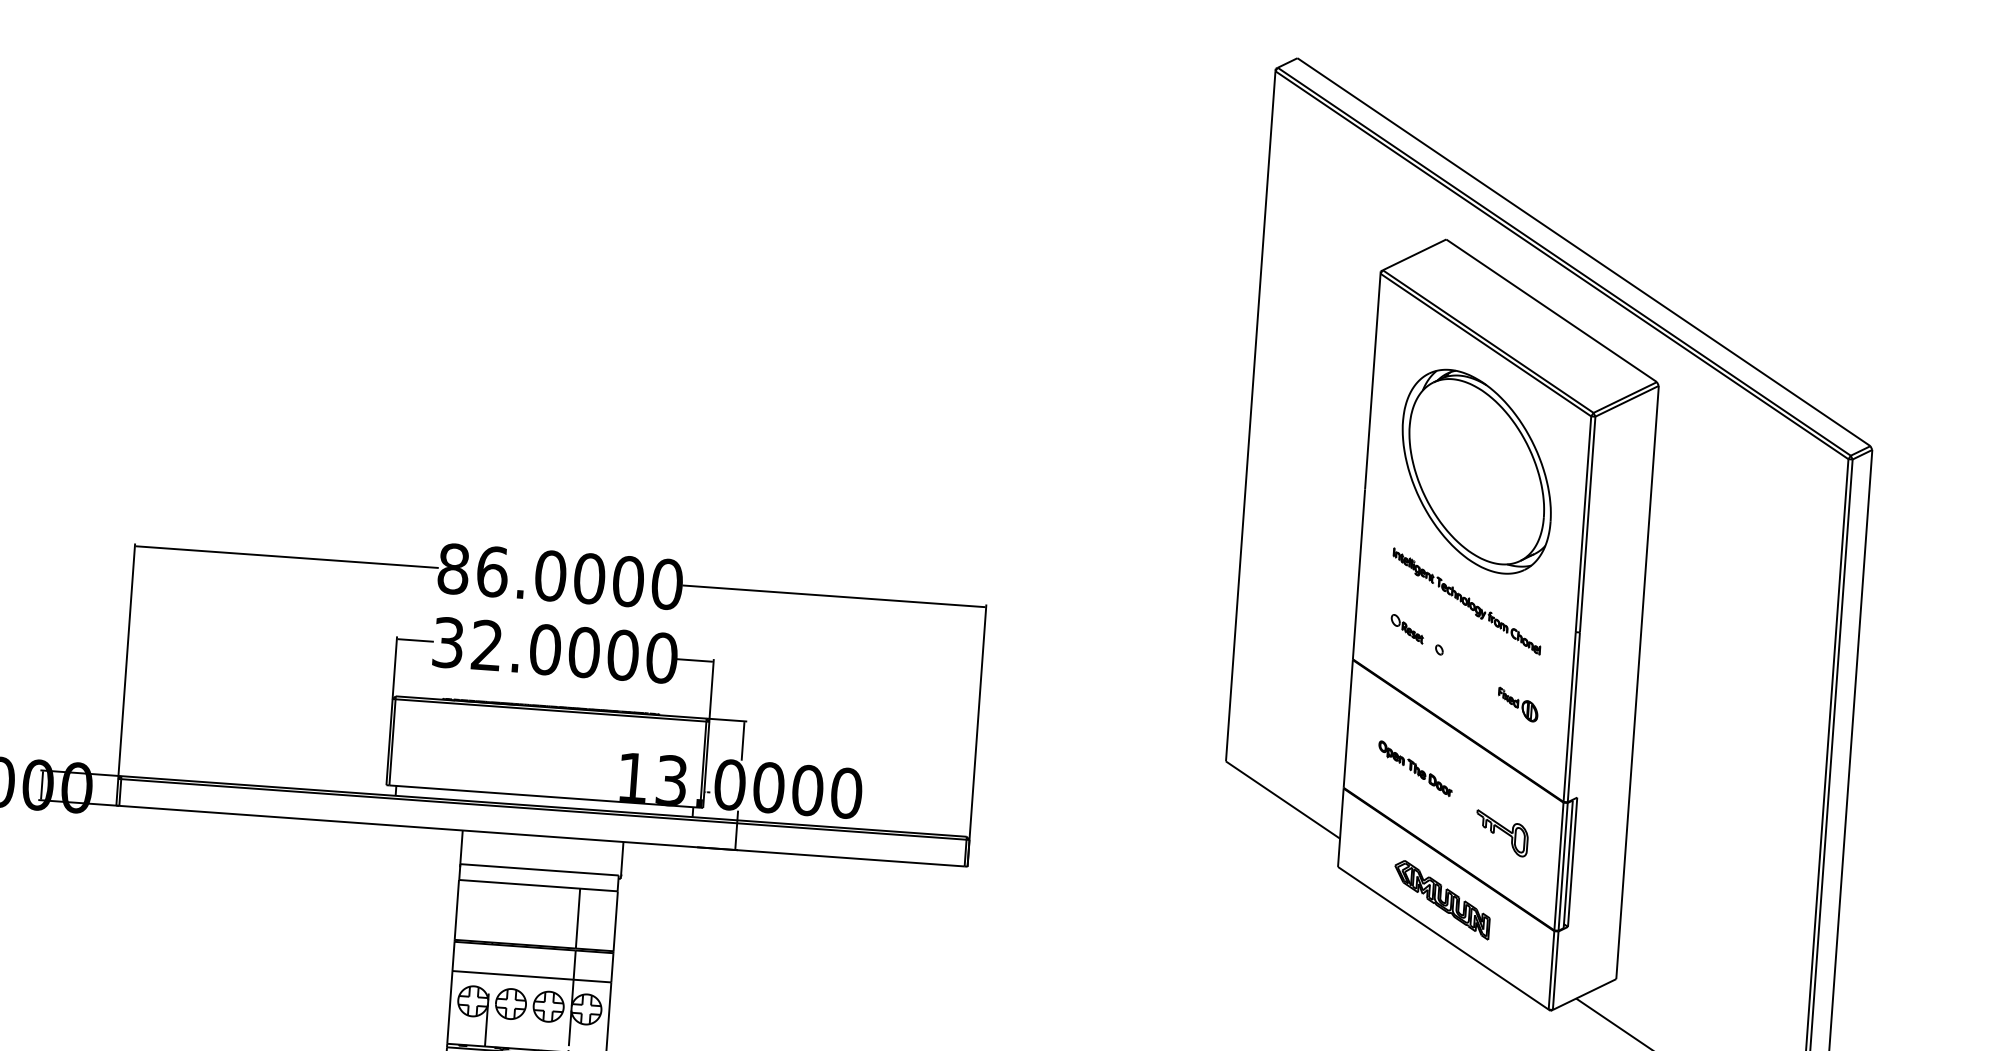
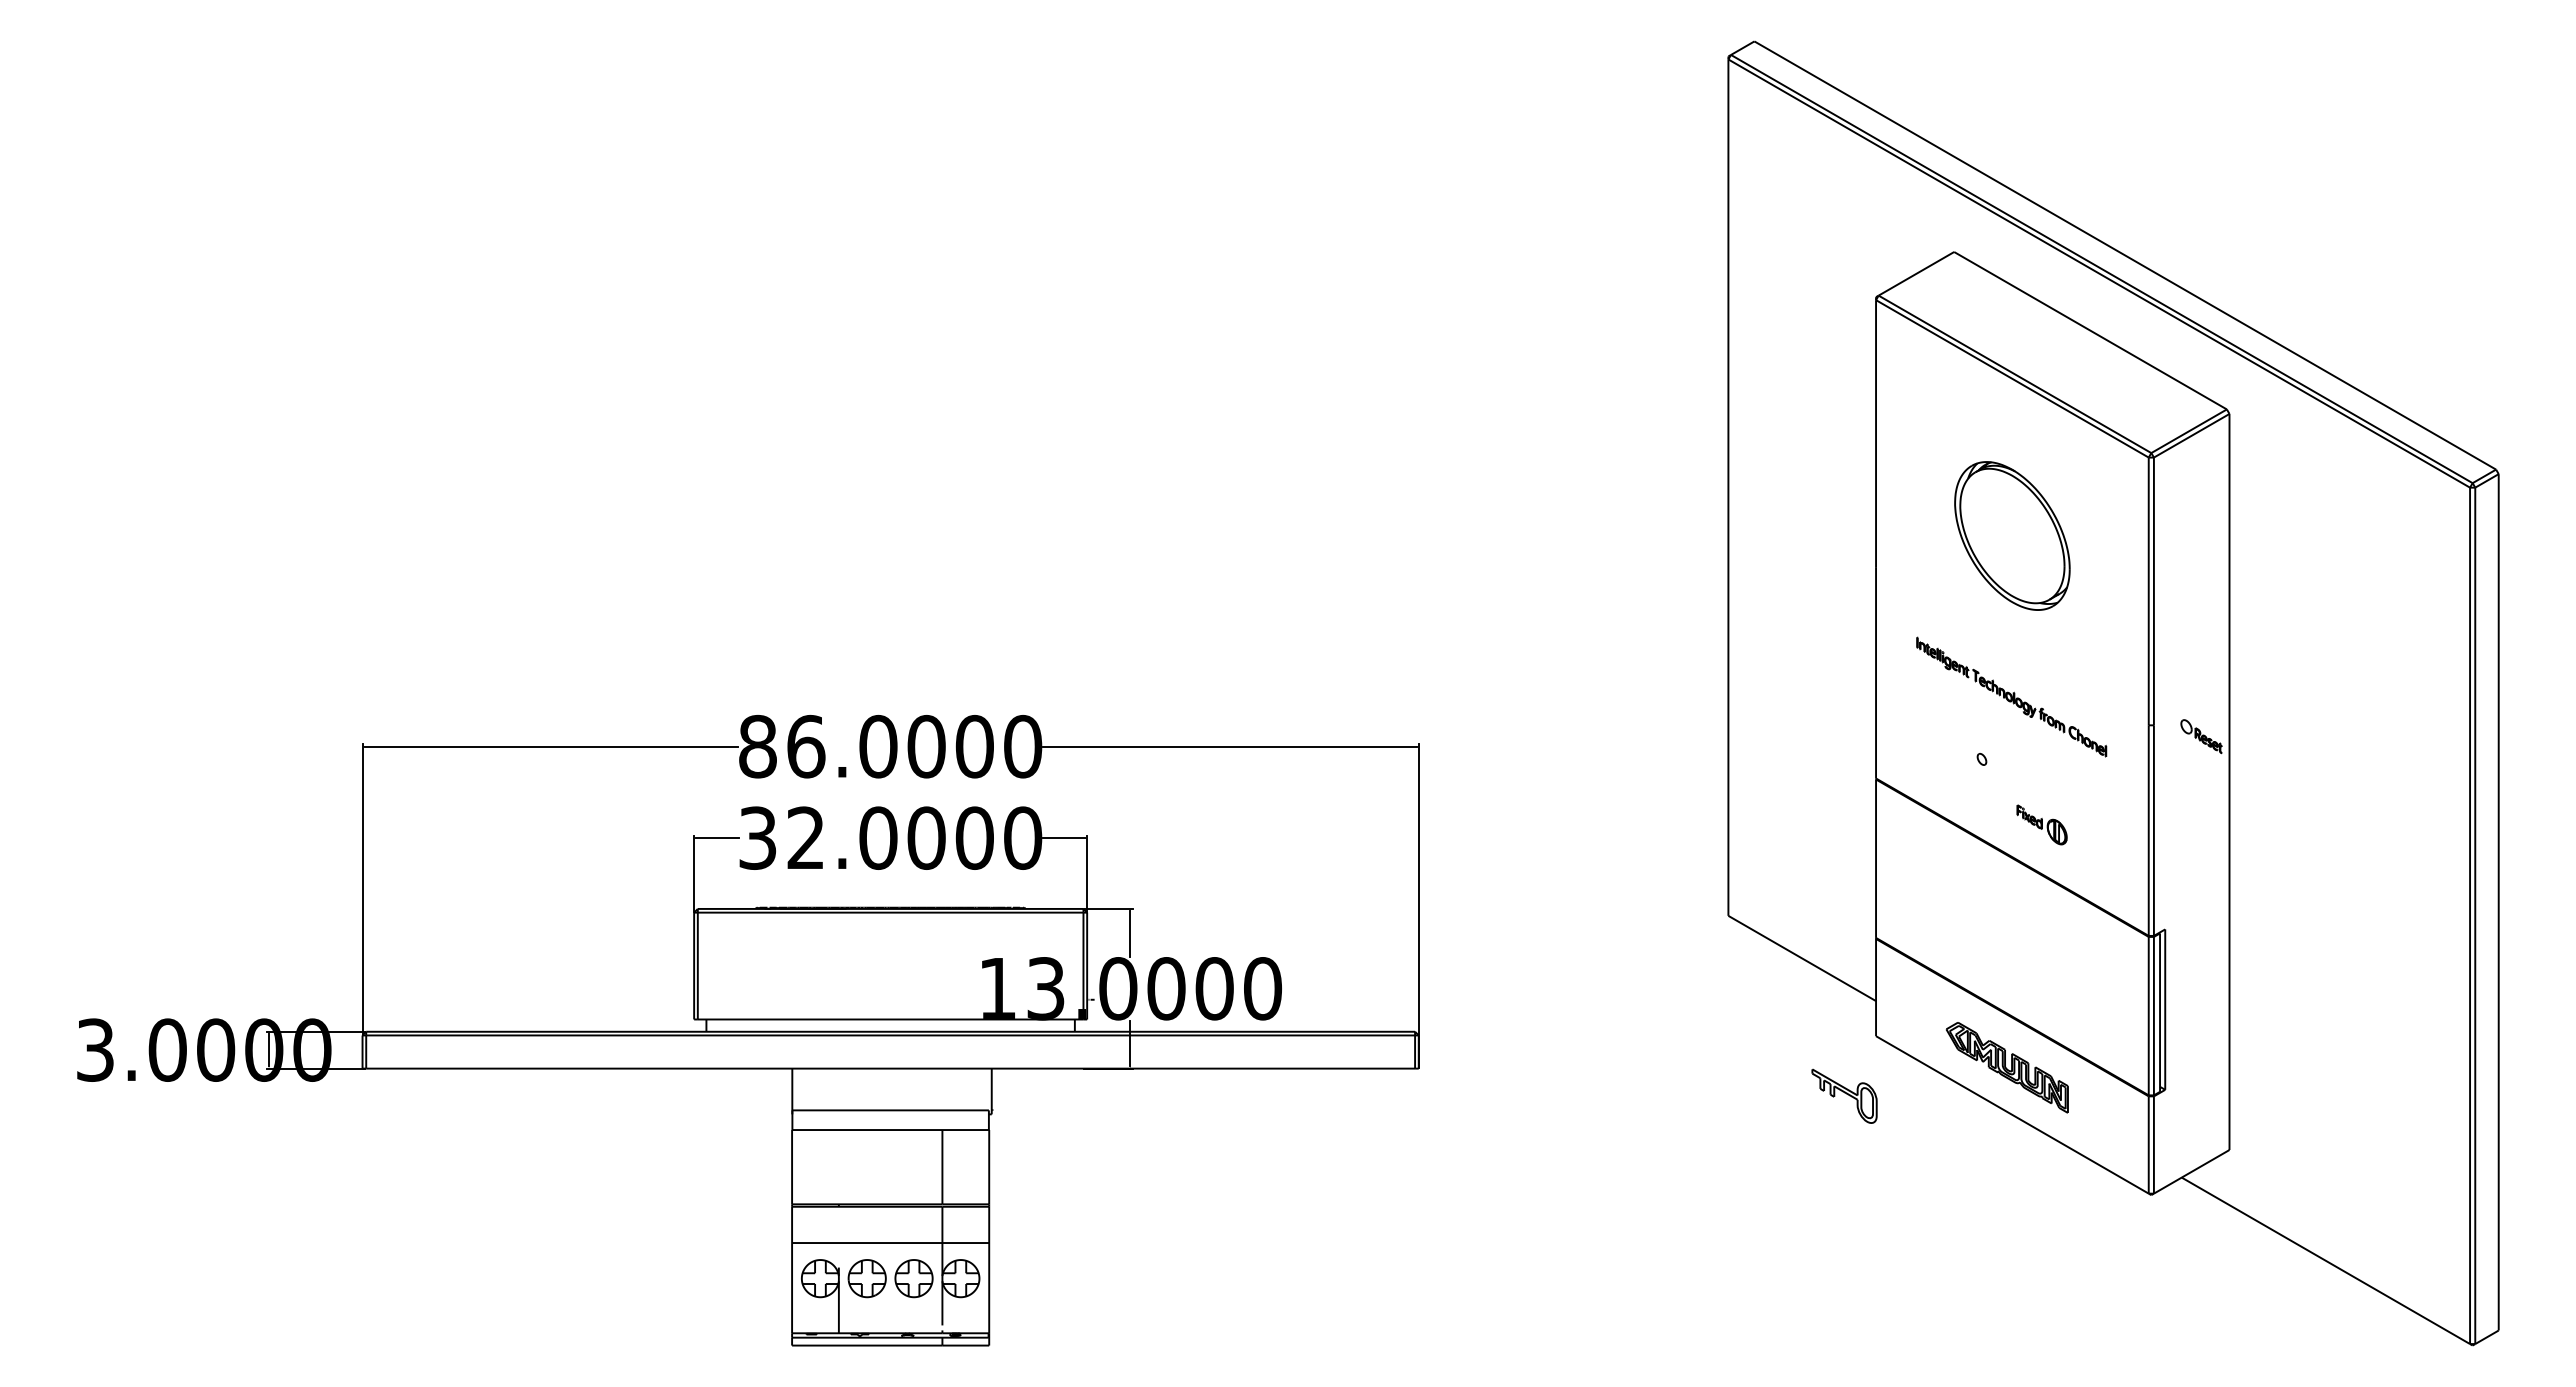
part: (1476, 471) -> (2012, 535), size x0.6
part: (1407, 629) -> (2201, 736), moved
part: (1517, 704) -> (2041, 824), moved
part: (1415, 768) -> (1962, 907), removed
part: (1502, 832) -> (1844, 1095), moved

